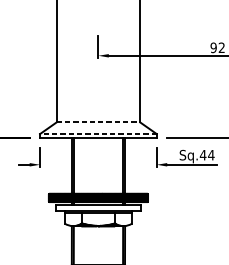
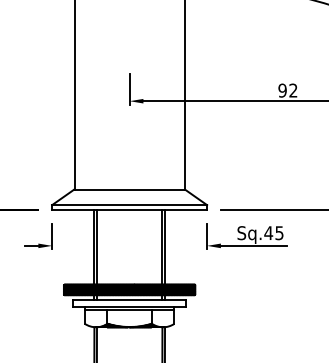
line: (99, 122) -> (130, 189), dashed -> solid
line: (98, 134) -> (129, 205), dashed -> solid
text: (211, 155) -> (279, 233), Sq.44 -> Sq.45

